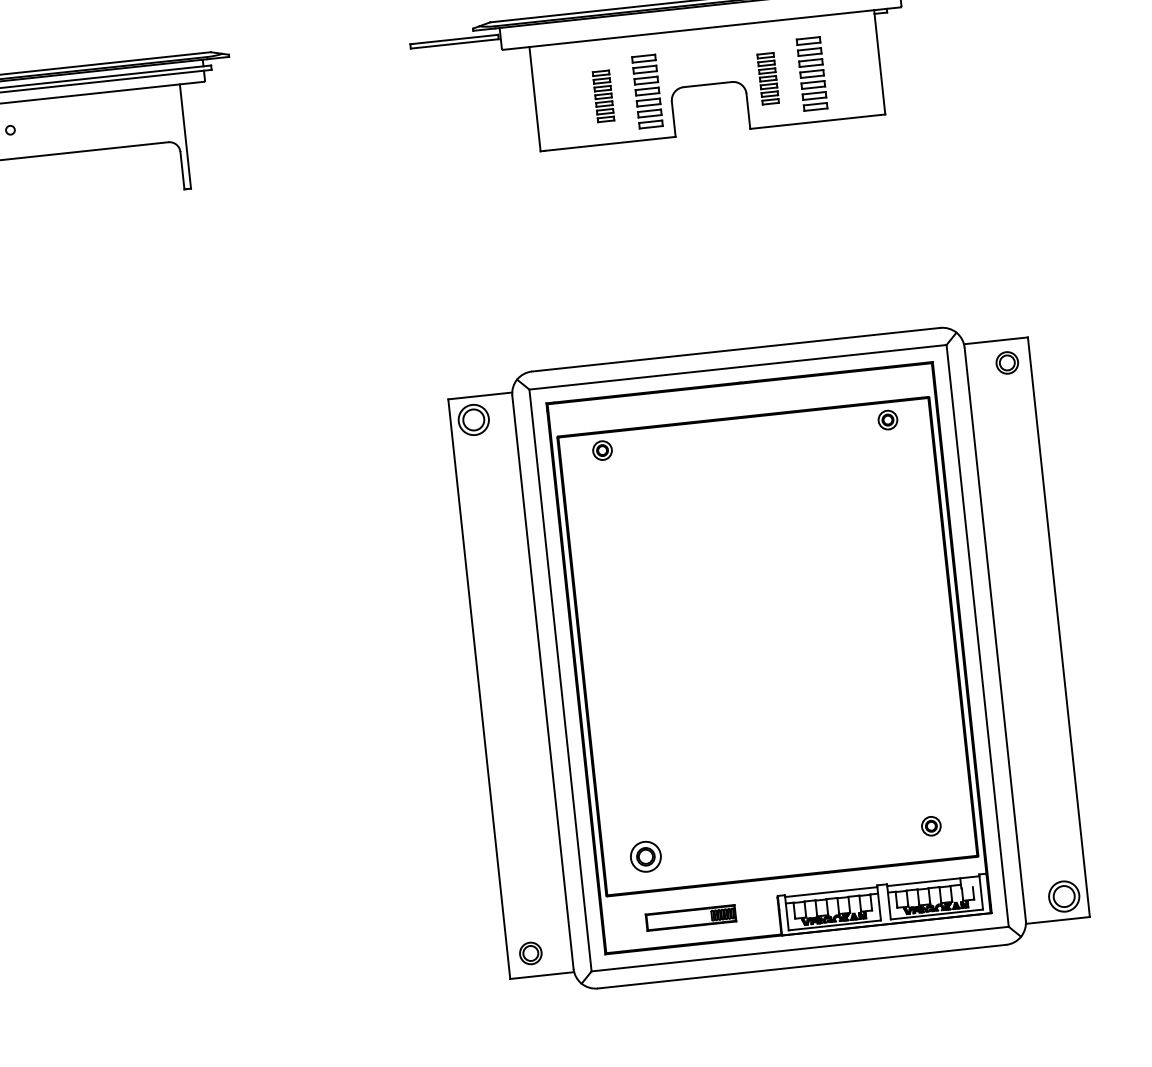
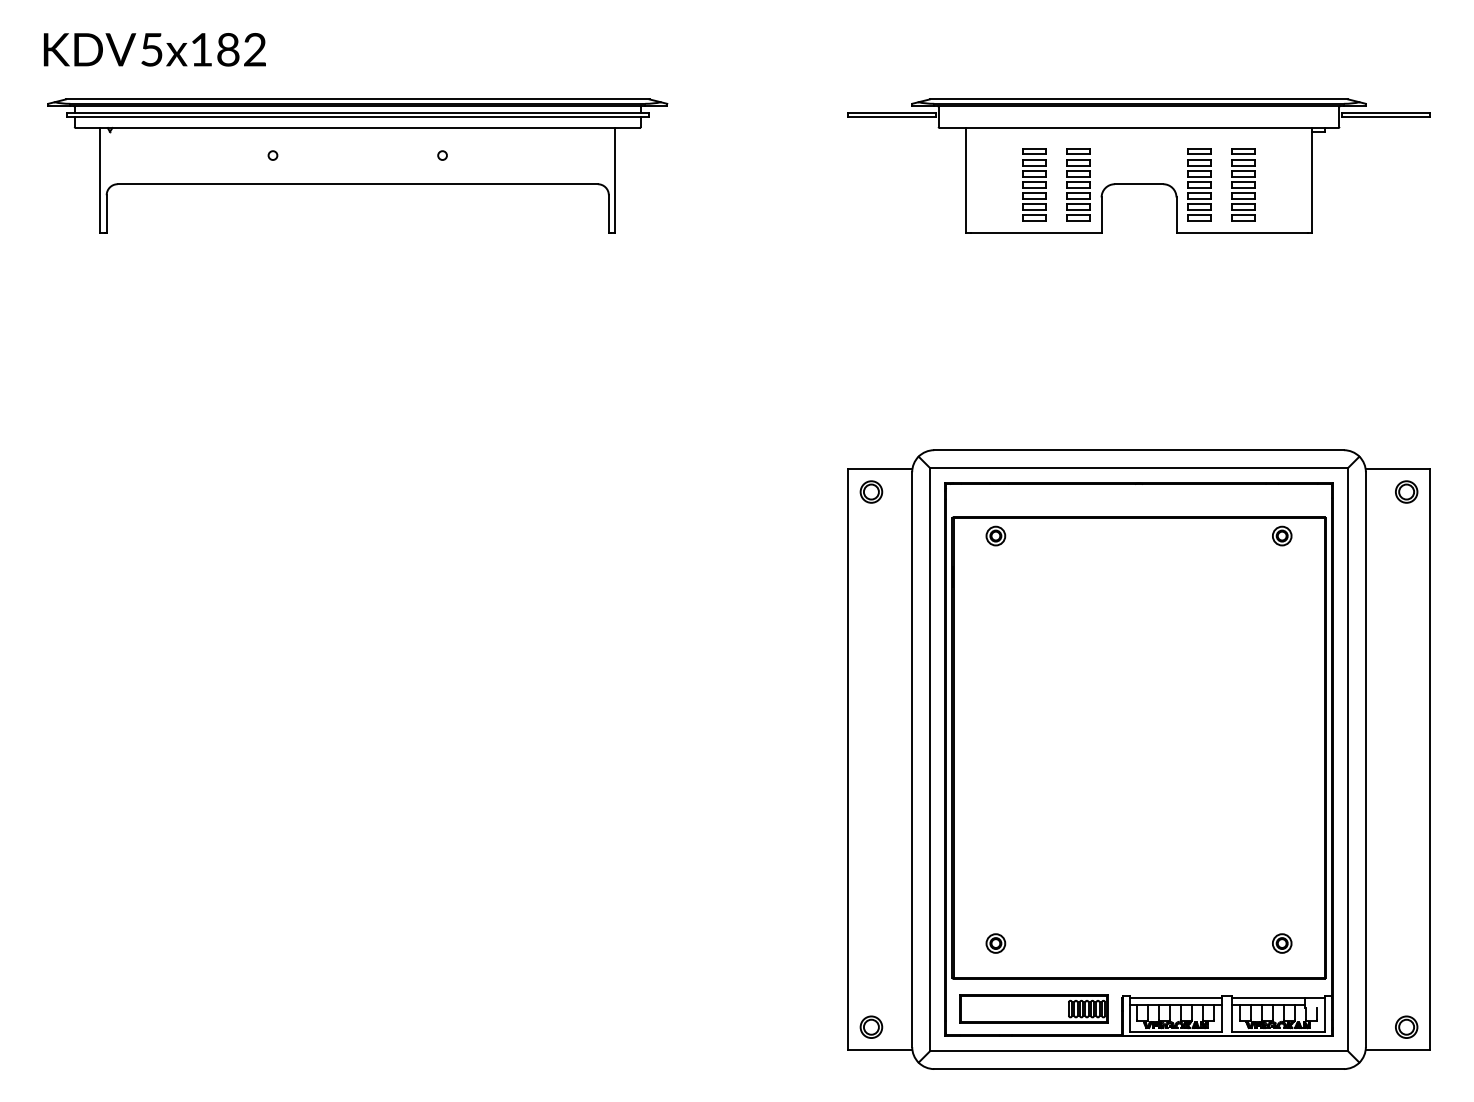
part: (768, 78) -> (1199, 184), size x1.43
part: (603, 96) -> (1034, 184), size x1.43
part: (473, 419) -> (871, 491), size x0.71
part: (645, 856) -> (995, 943), size x0.62
part: (1064, 895) -> (1406, 1026), size x0.71
part: (690, 917) -> (1033, 1008), size x1.67

